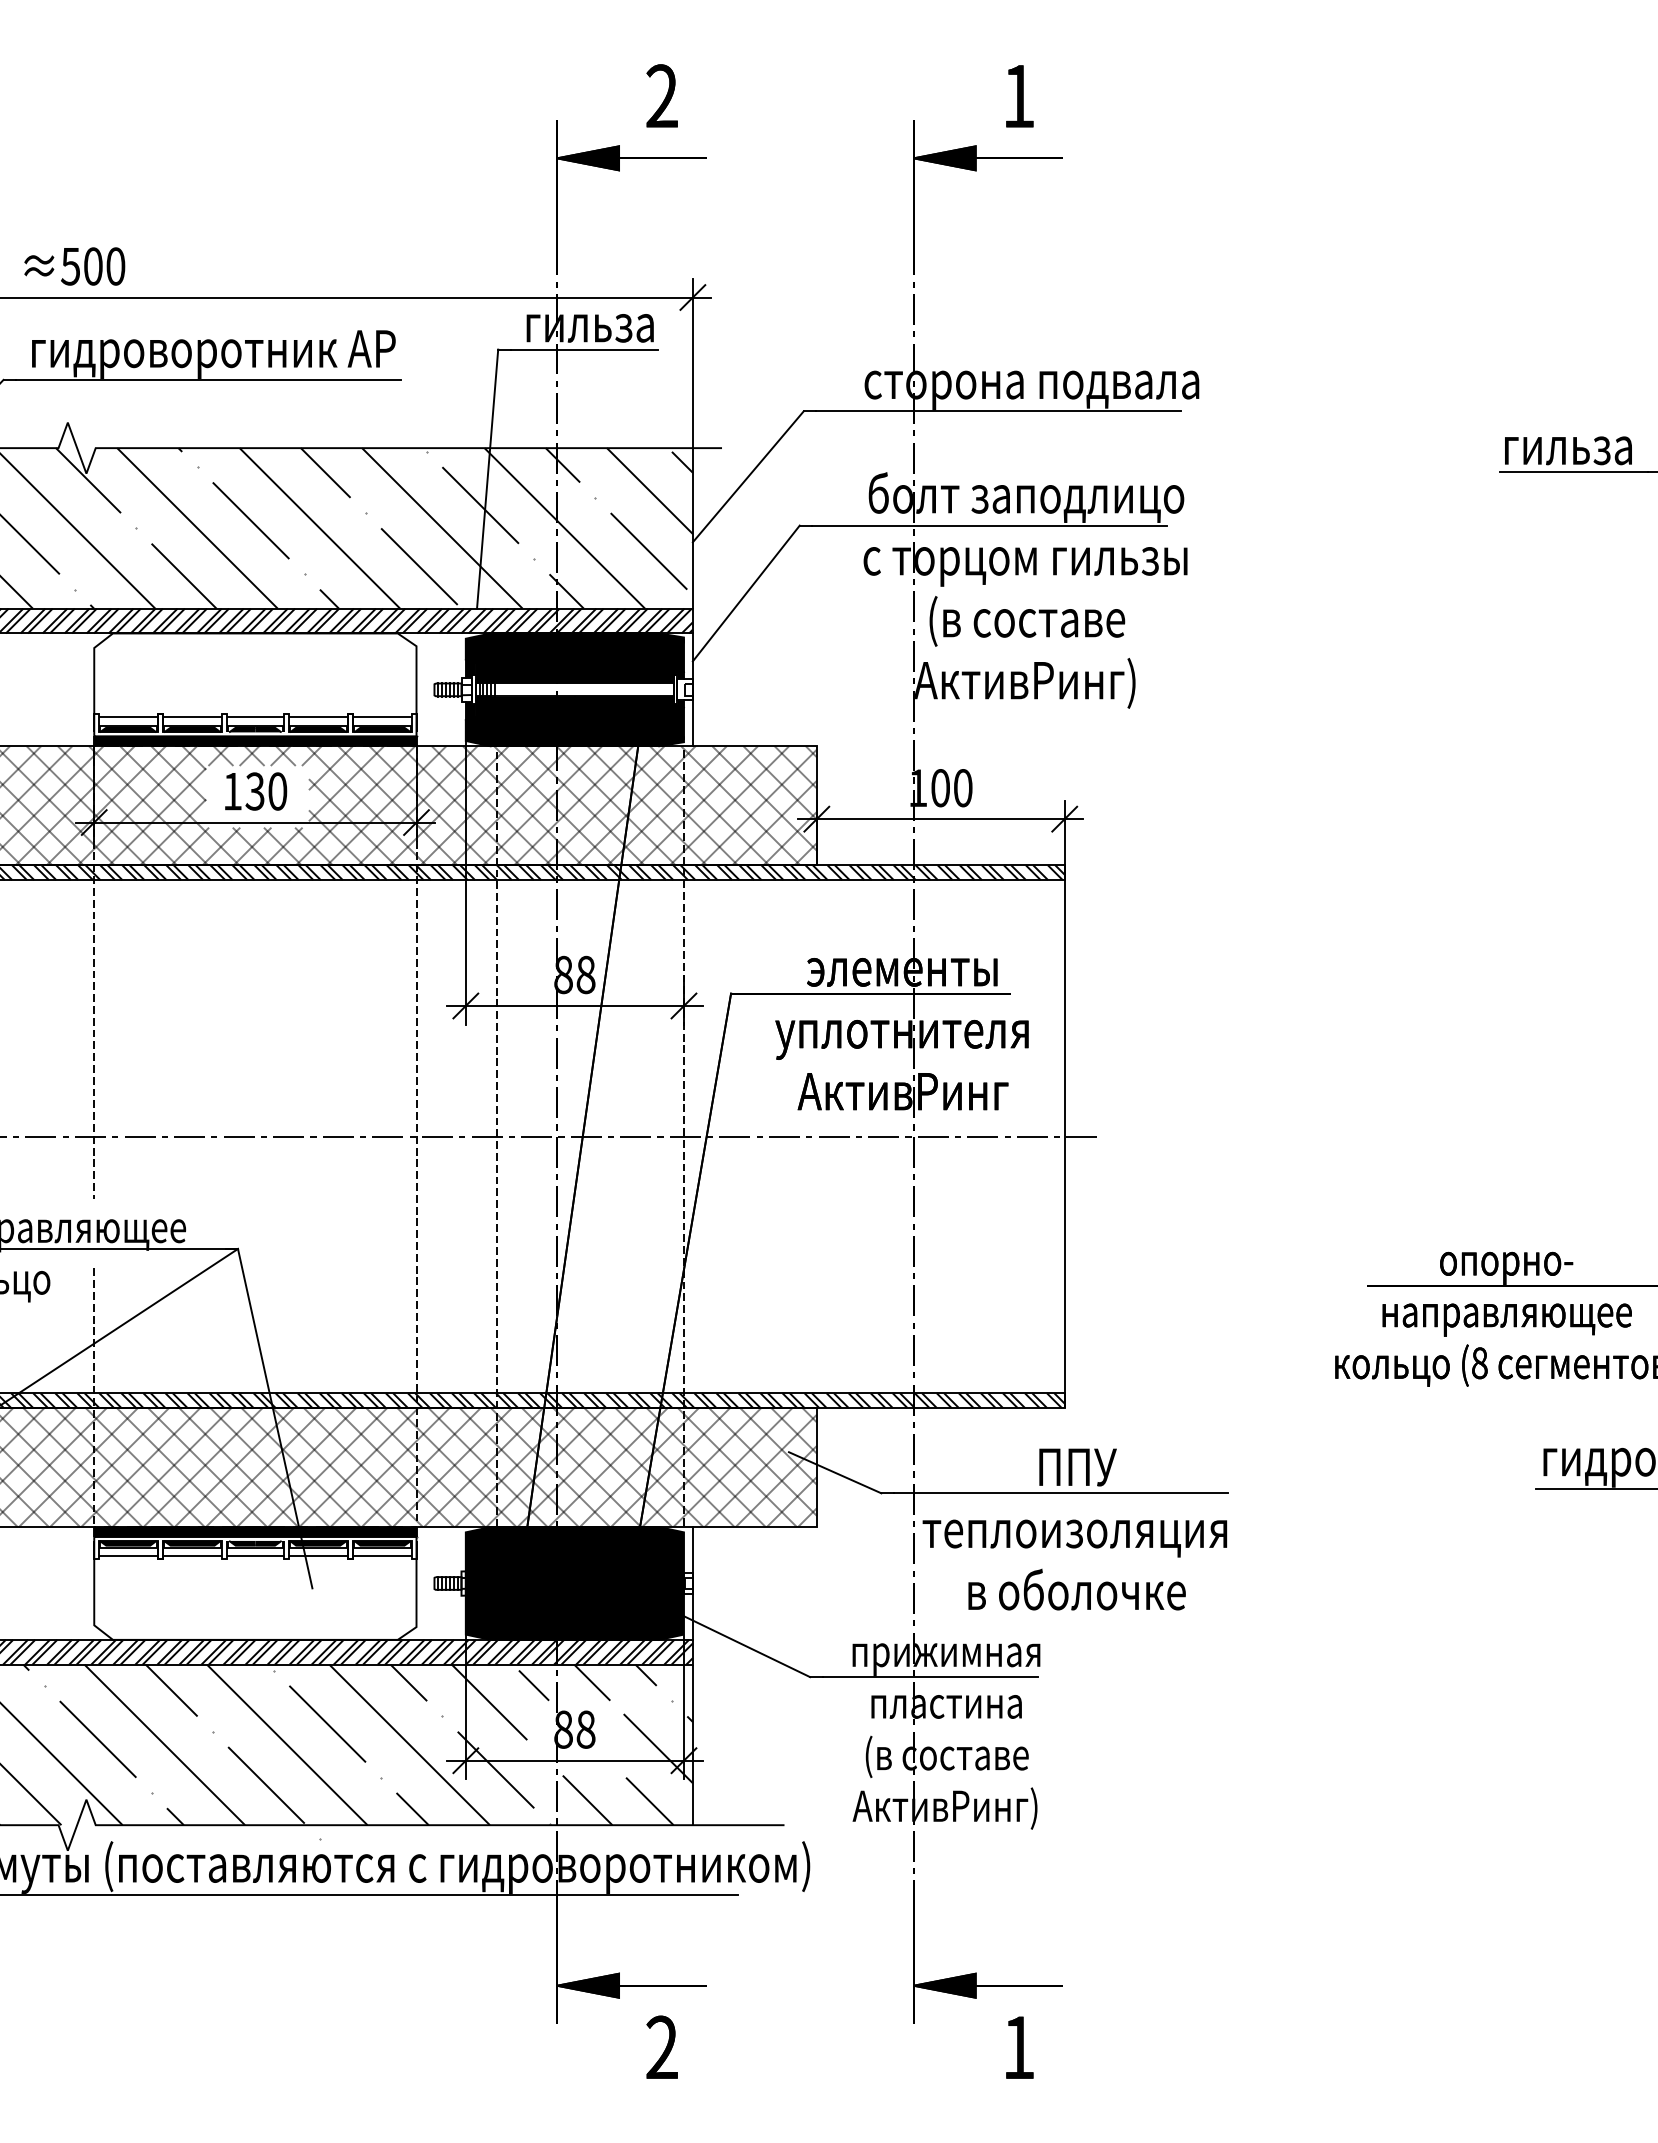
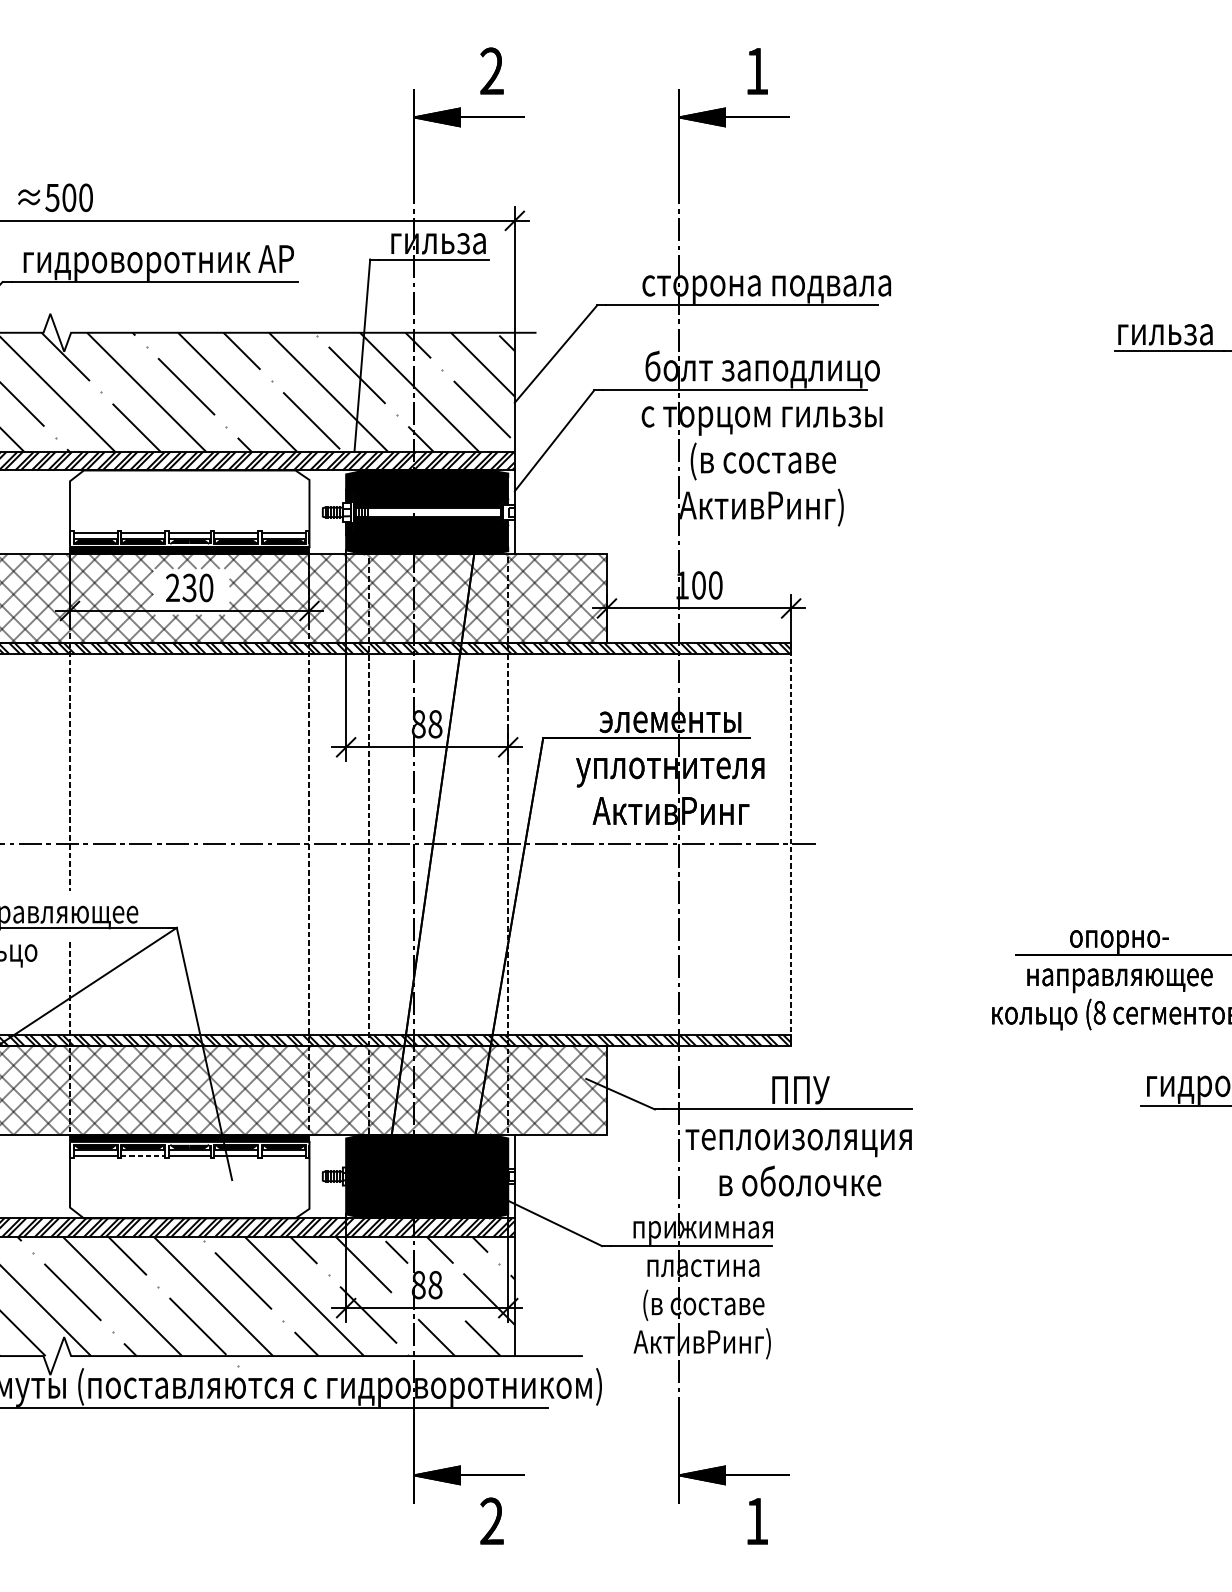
text: (232, 791) -> (172, 587), 130 -> 230
line: (1064, 1137) -> (791, 845), solid -> dashed
line: (193, 1556) -> (143, 1156), solid -> dashed

